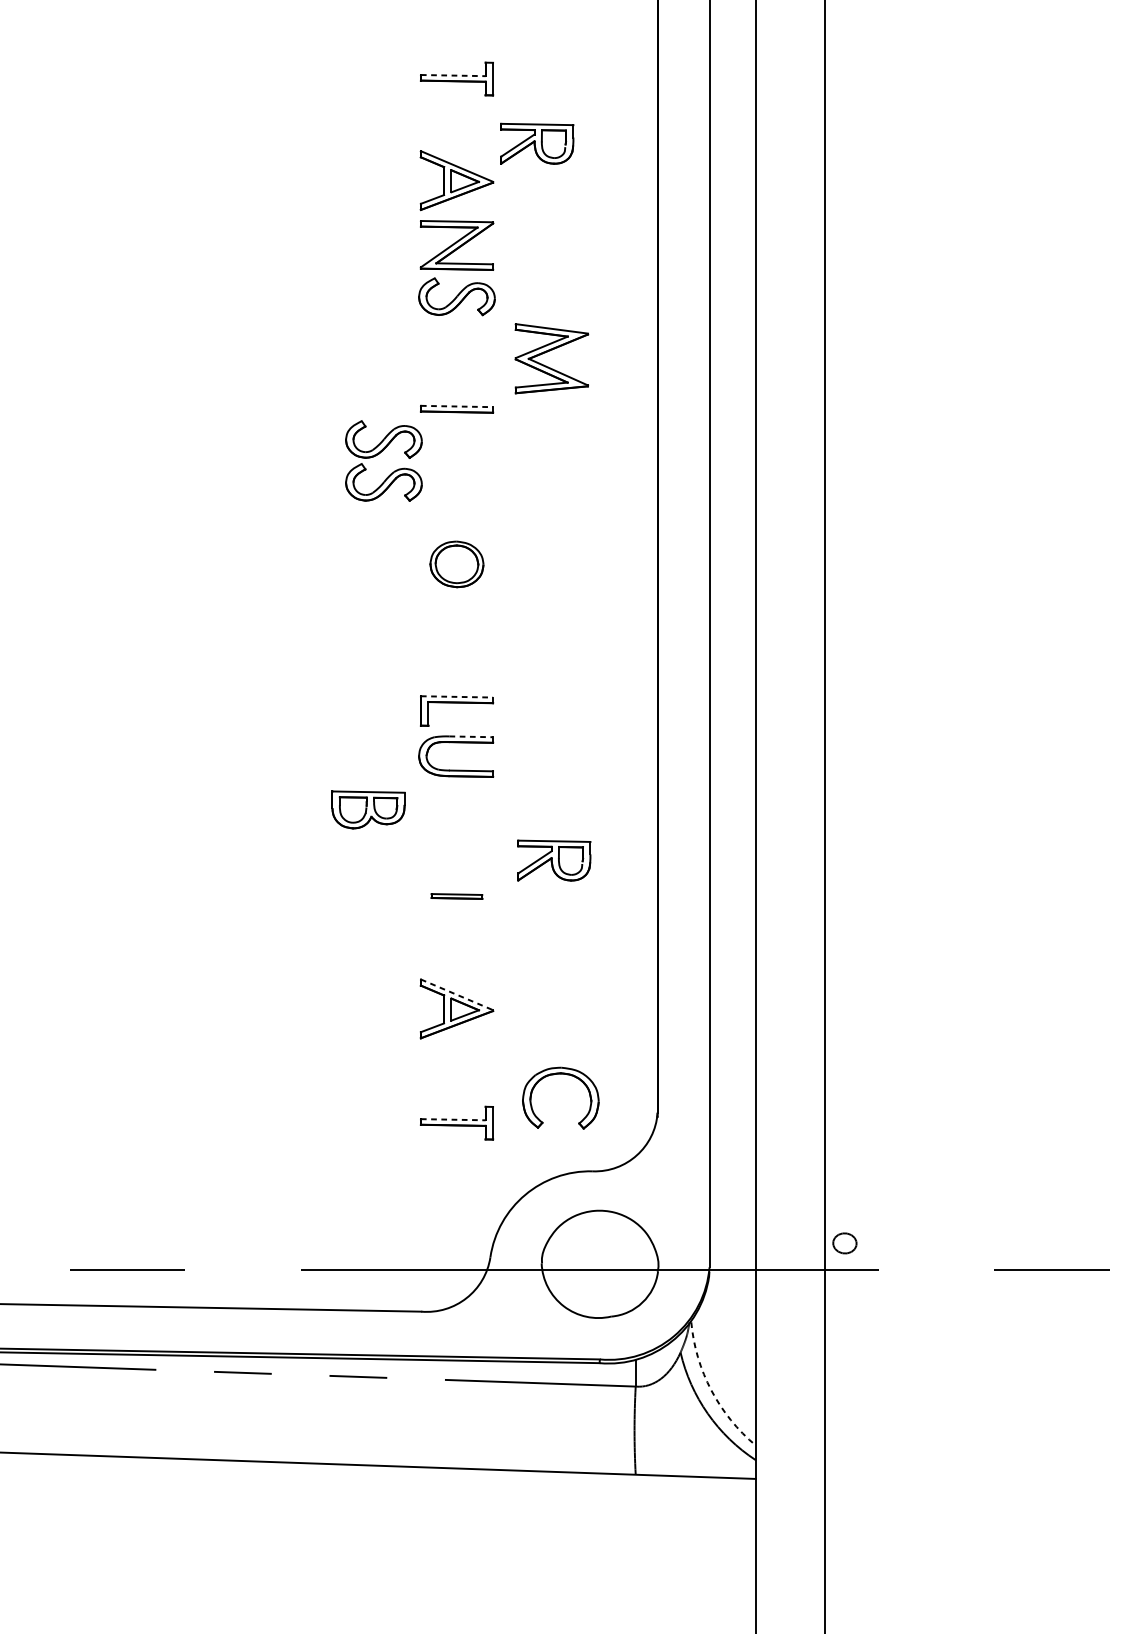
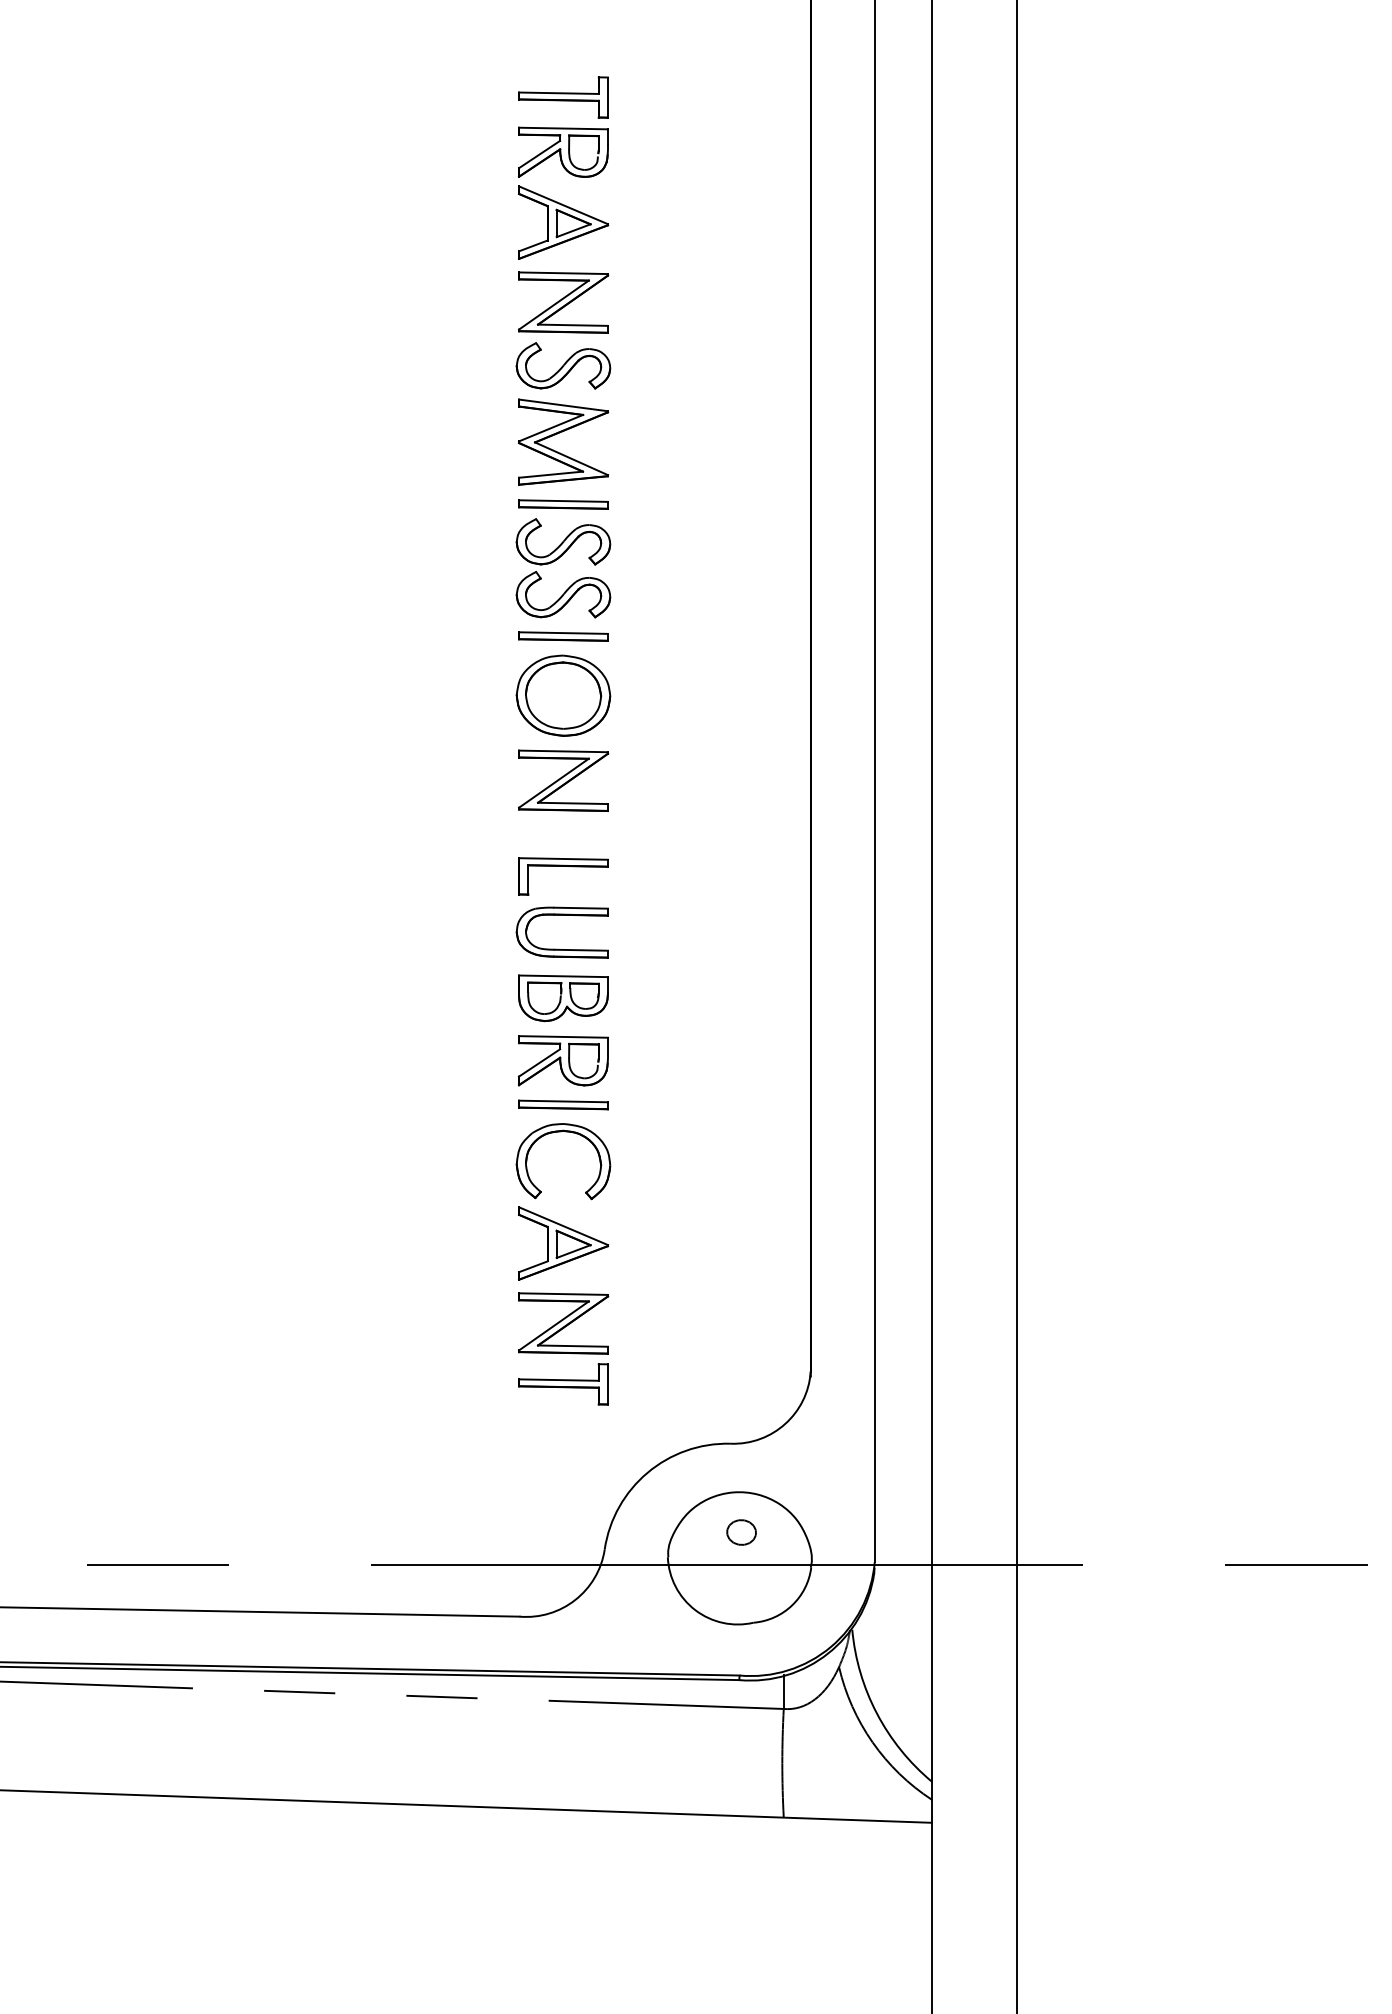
line: (452, 75) -> (558, 93), dashed -> solid
part: (536, 143) -> (562, 151), moved
part: (548, 351) -> (559, 433), moved
line: (457, 406) -> (564, 501), dashed -> solid
part: (379, 453) -> (558, 559), moved
part: (456, 516) -> (563, 636), added
part: (456, 564) -> (563, 695), size x1.43
part: (456, 633) -> (563, 780), added
line: (457, 696) -> (564, 858), dashed -> solid
line: (471, 737) -> (581, 908), dashed -> solid
part: (368, 810) -> (563, 998), moved
part: (554, 860) -> (563, 1060), moved
part: (456, 896) -> (563, 1104), size x1.43
line: (456, 995) -> (563, 1226), dashed -> solid
part: (456, 1073) -> (563, 1323), added
part: (559, 1074) -> (561, 1132), moved
line: (452, 1120) -> (558, 1380), dashed -> solid
part: (844, 1243) -> (741, 1532), moved
arc: (711, 1390) -> (877, 1713), dashed -> solid

